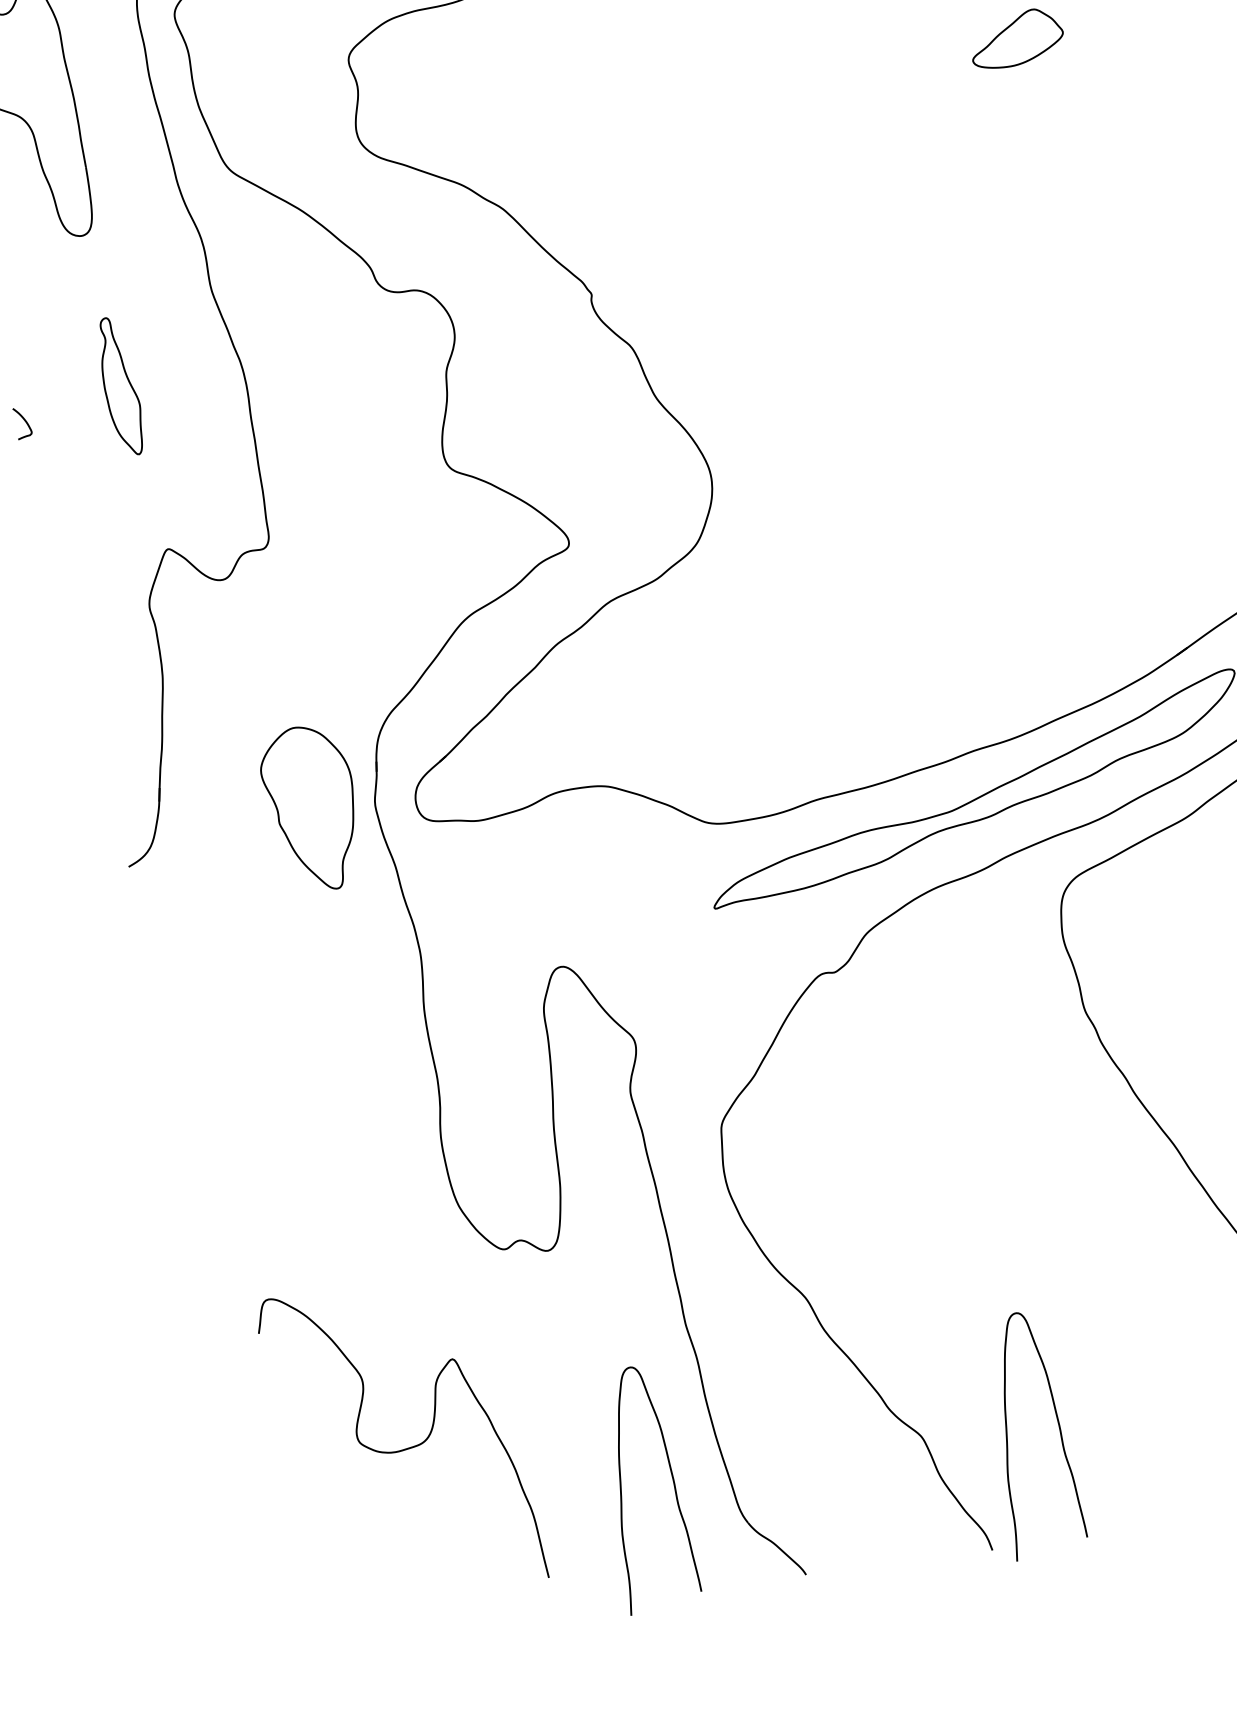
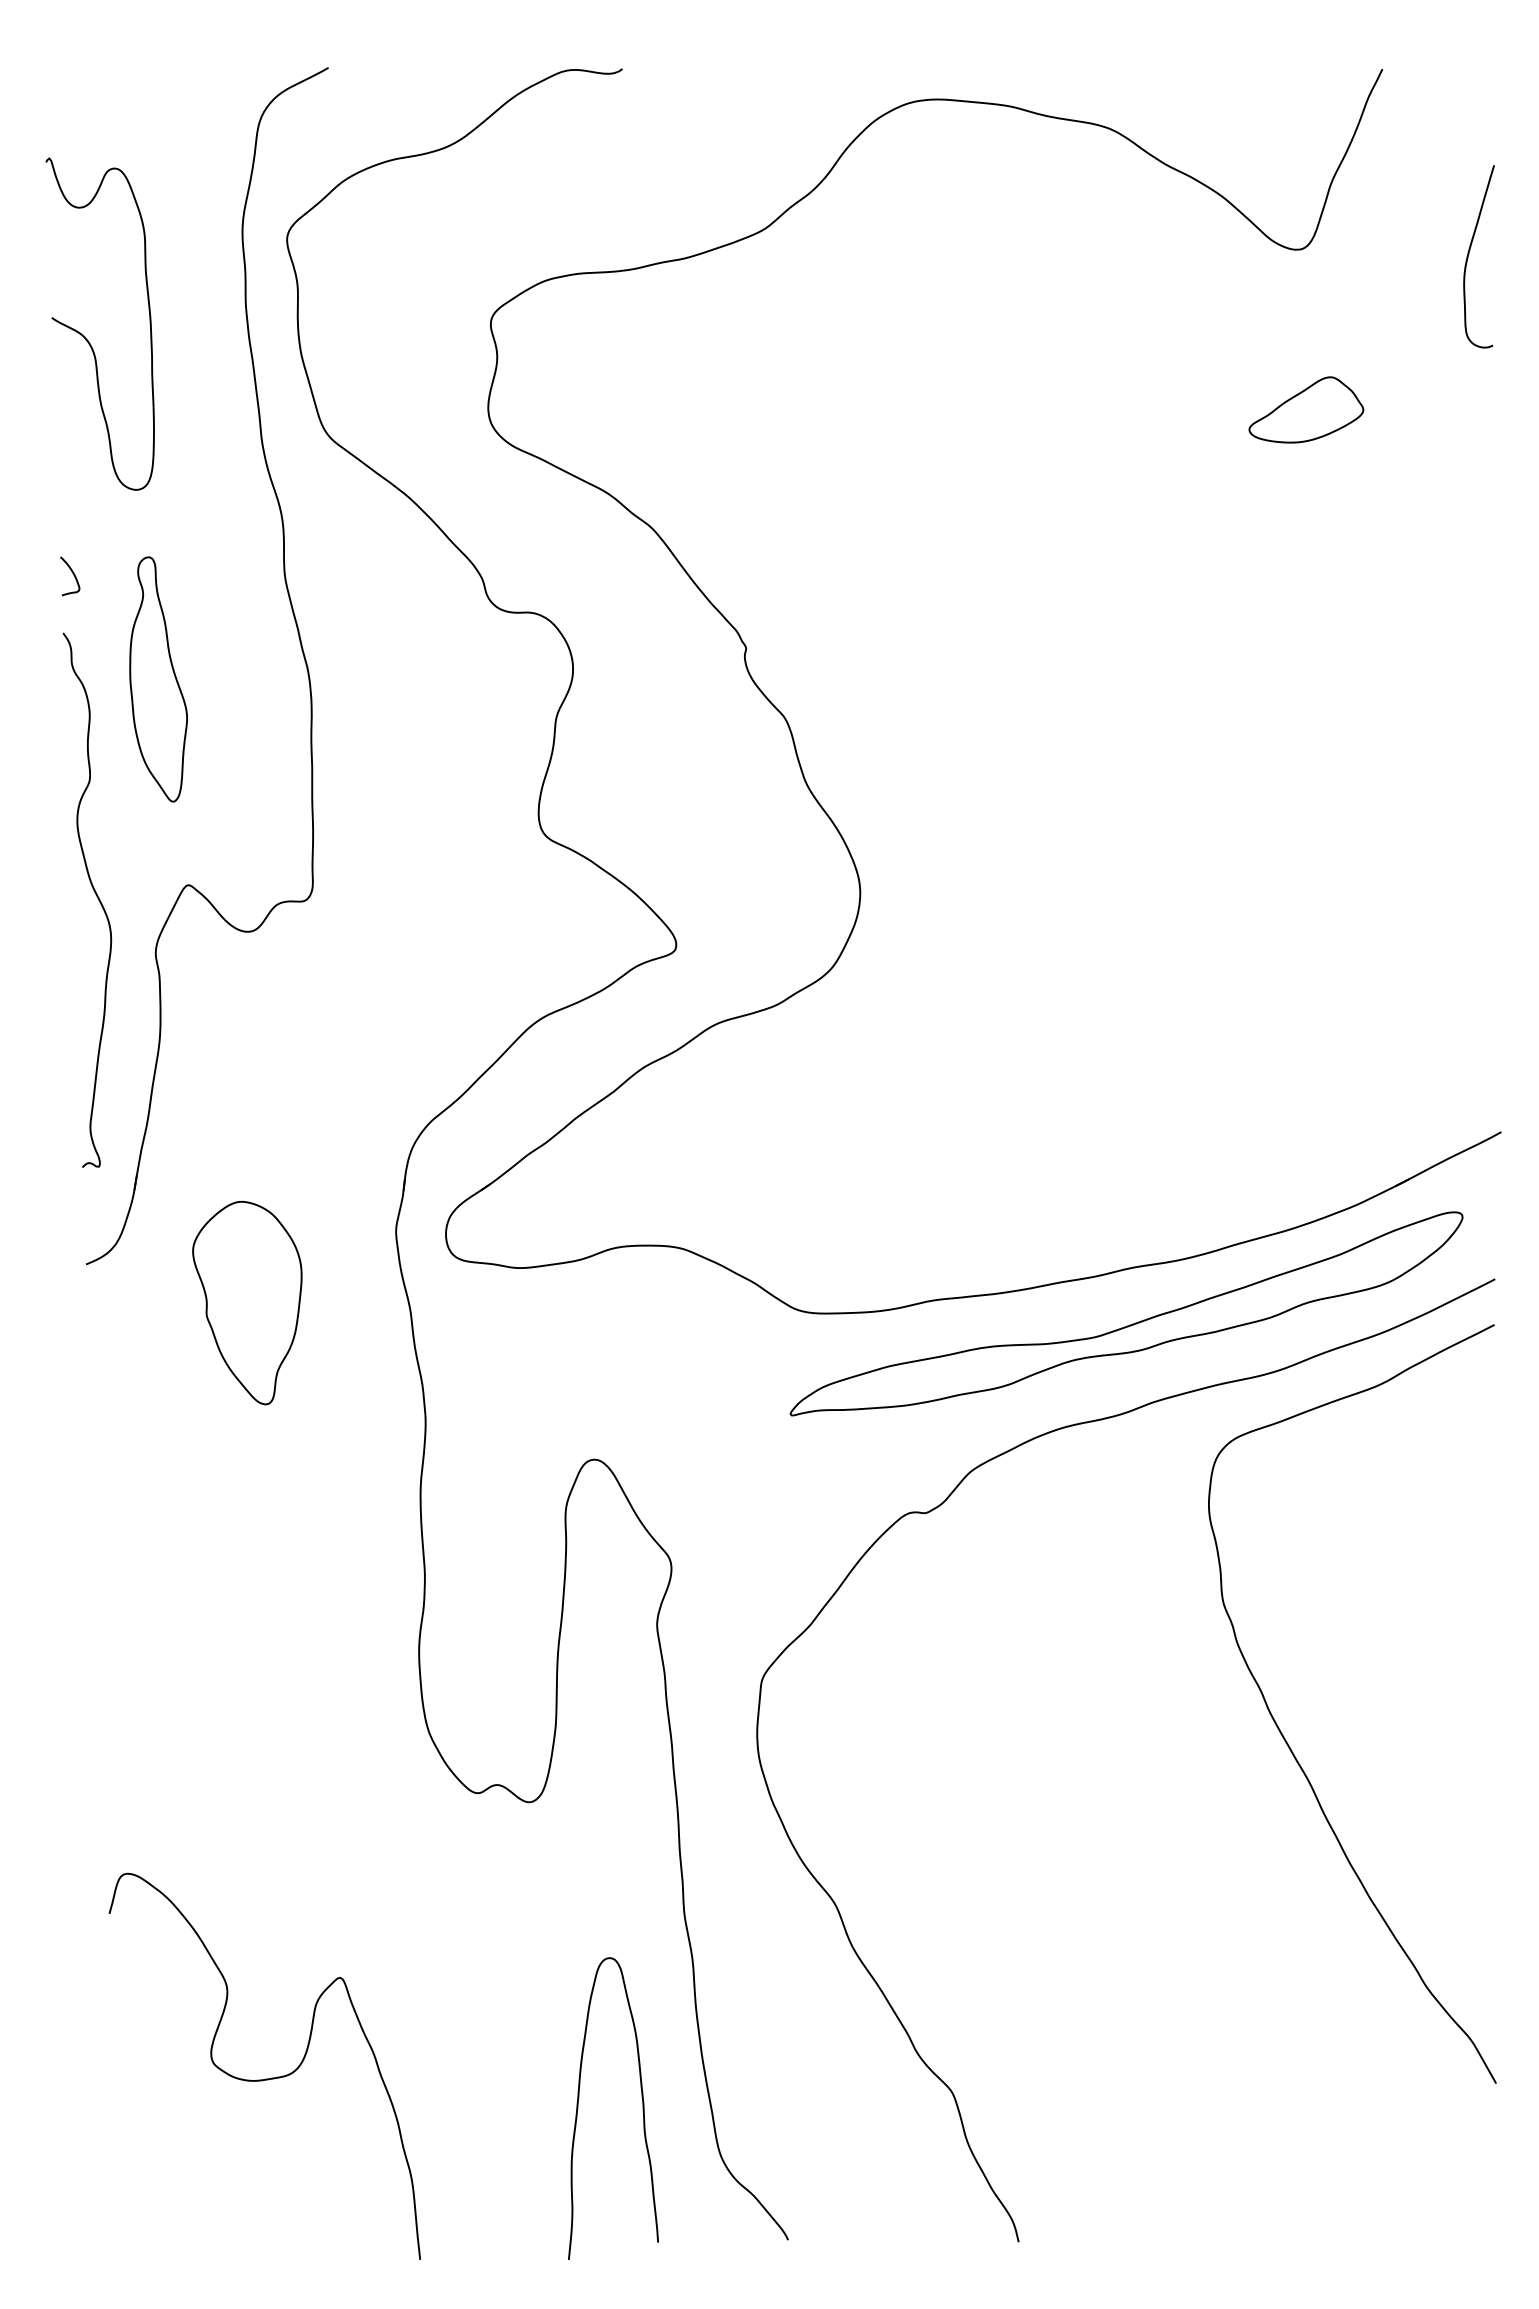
part: (120, 386) -> (158, 679), size x1.43
curve: (25, 422) -> (73, 575), moved
curve: (94, 567) -> (95, 894), added
part: (310, 808) -> (247, 1302), moved
curve: (1059, 1430) -> (1120, 2108), removed
curve: (403, 1449) -> (265, 2078), moved

